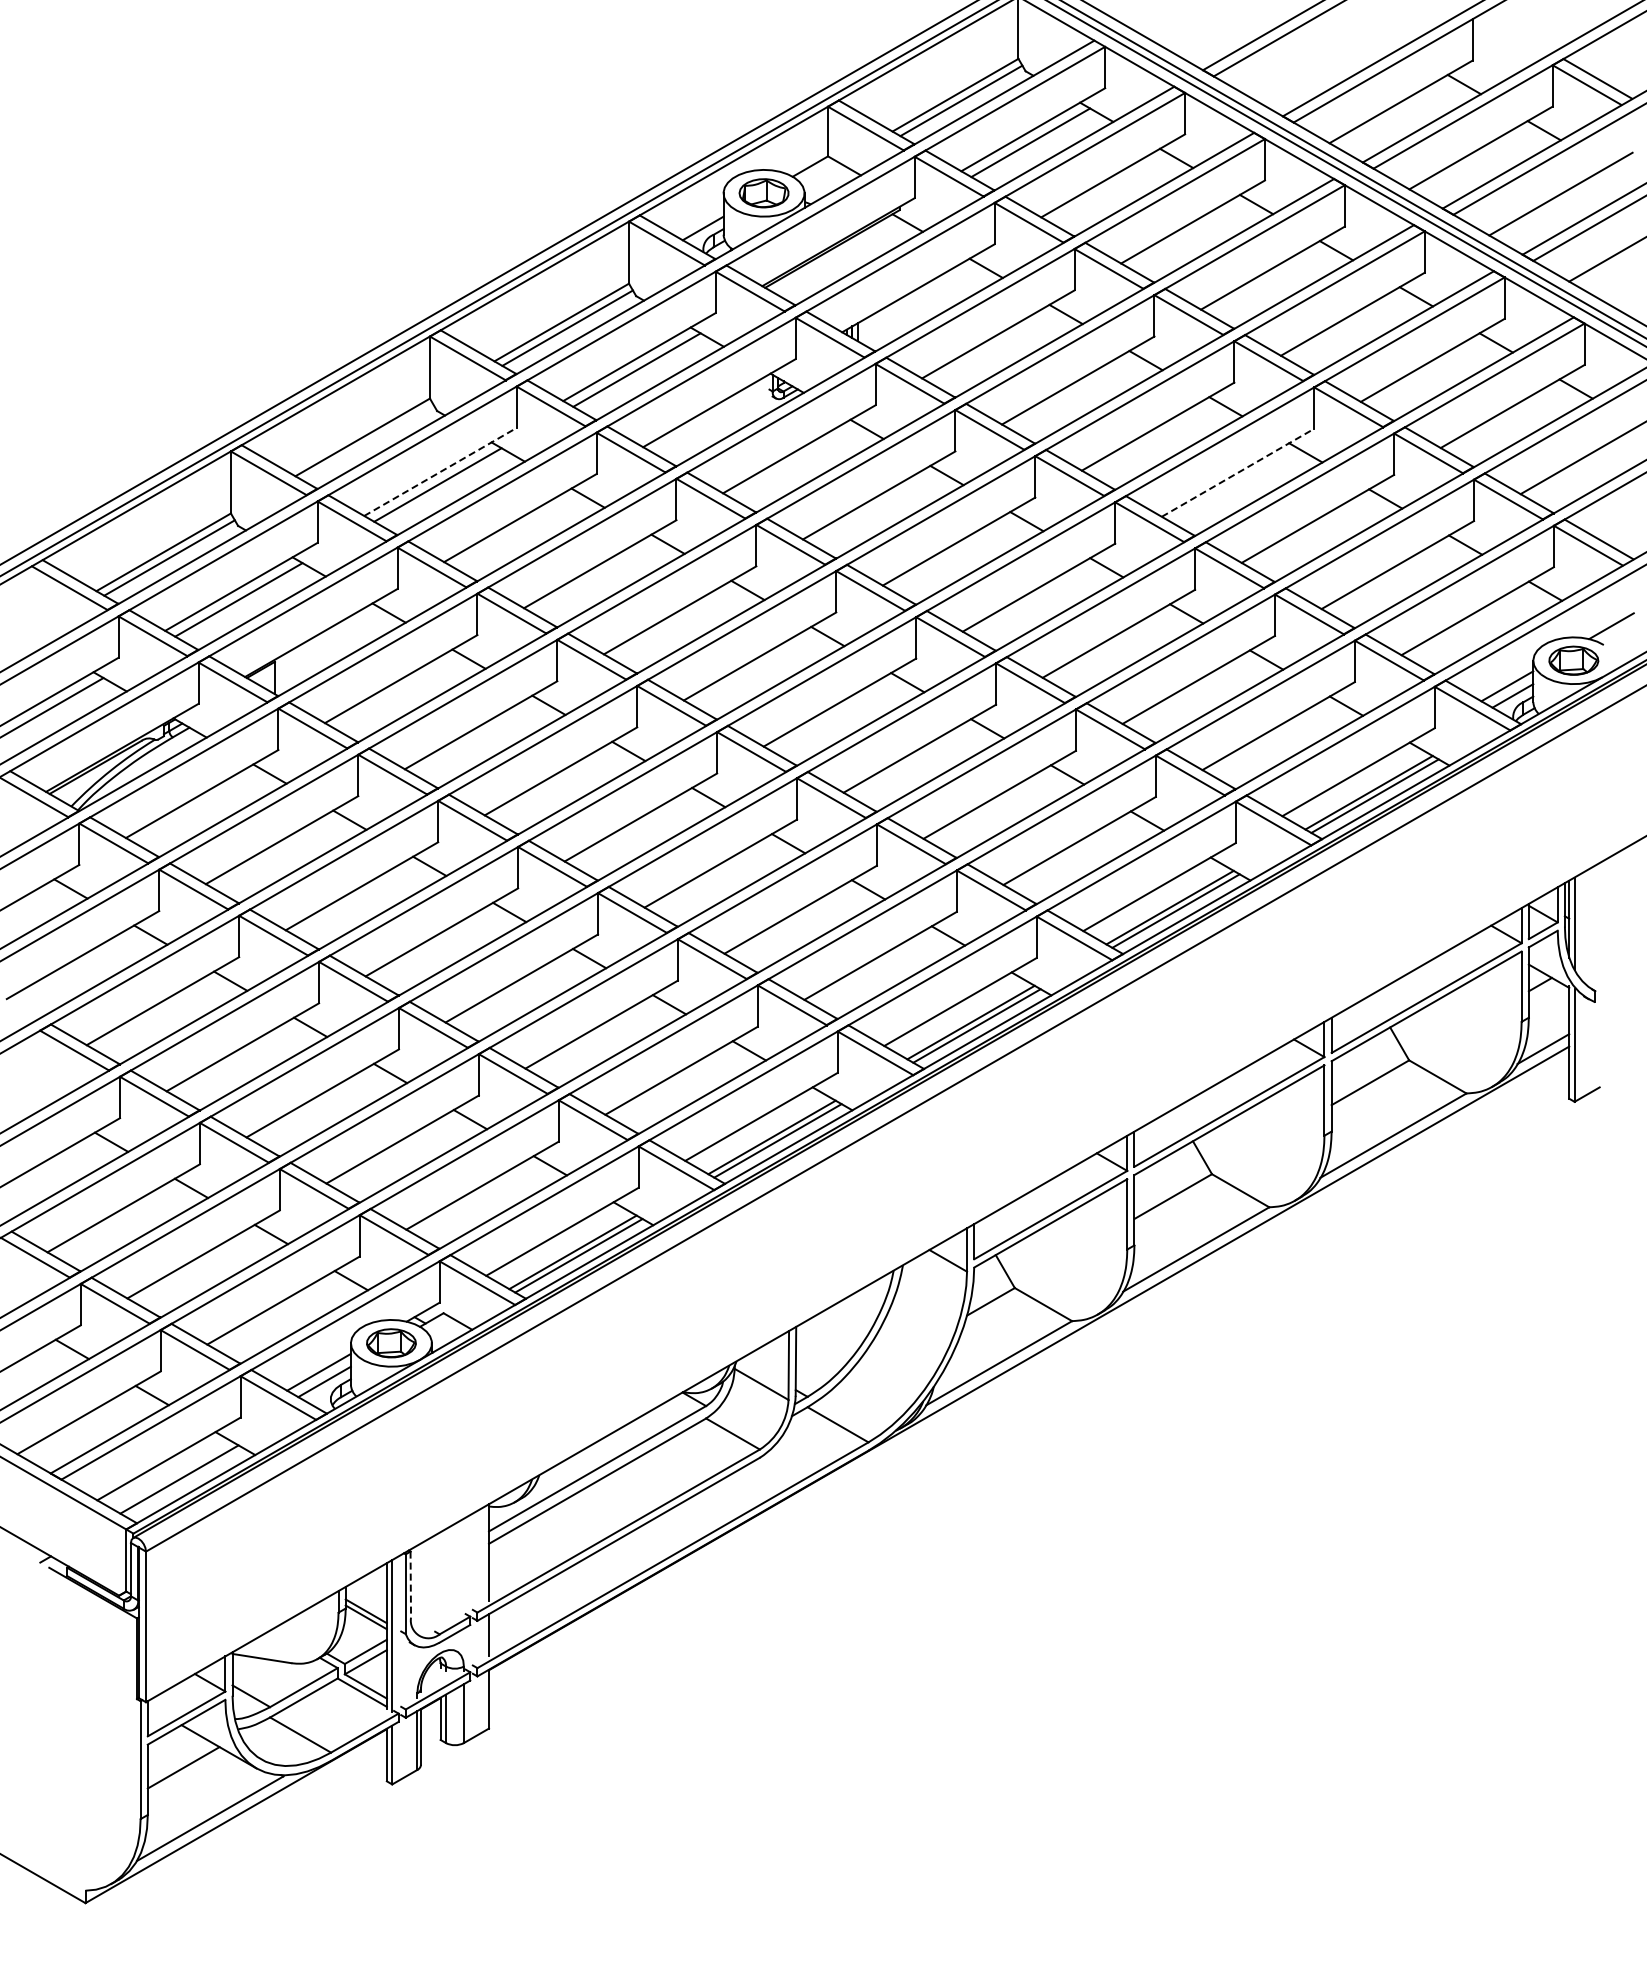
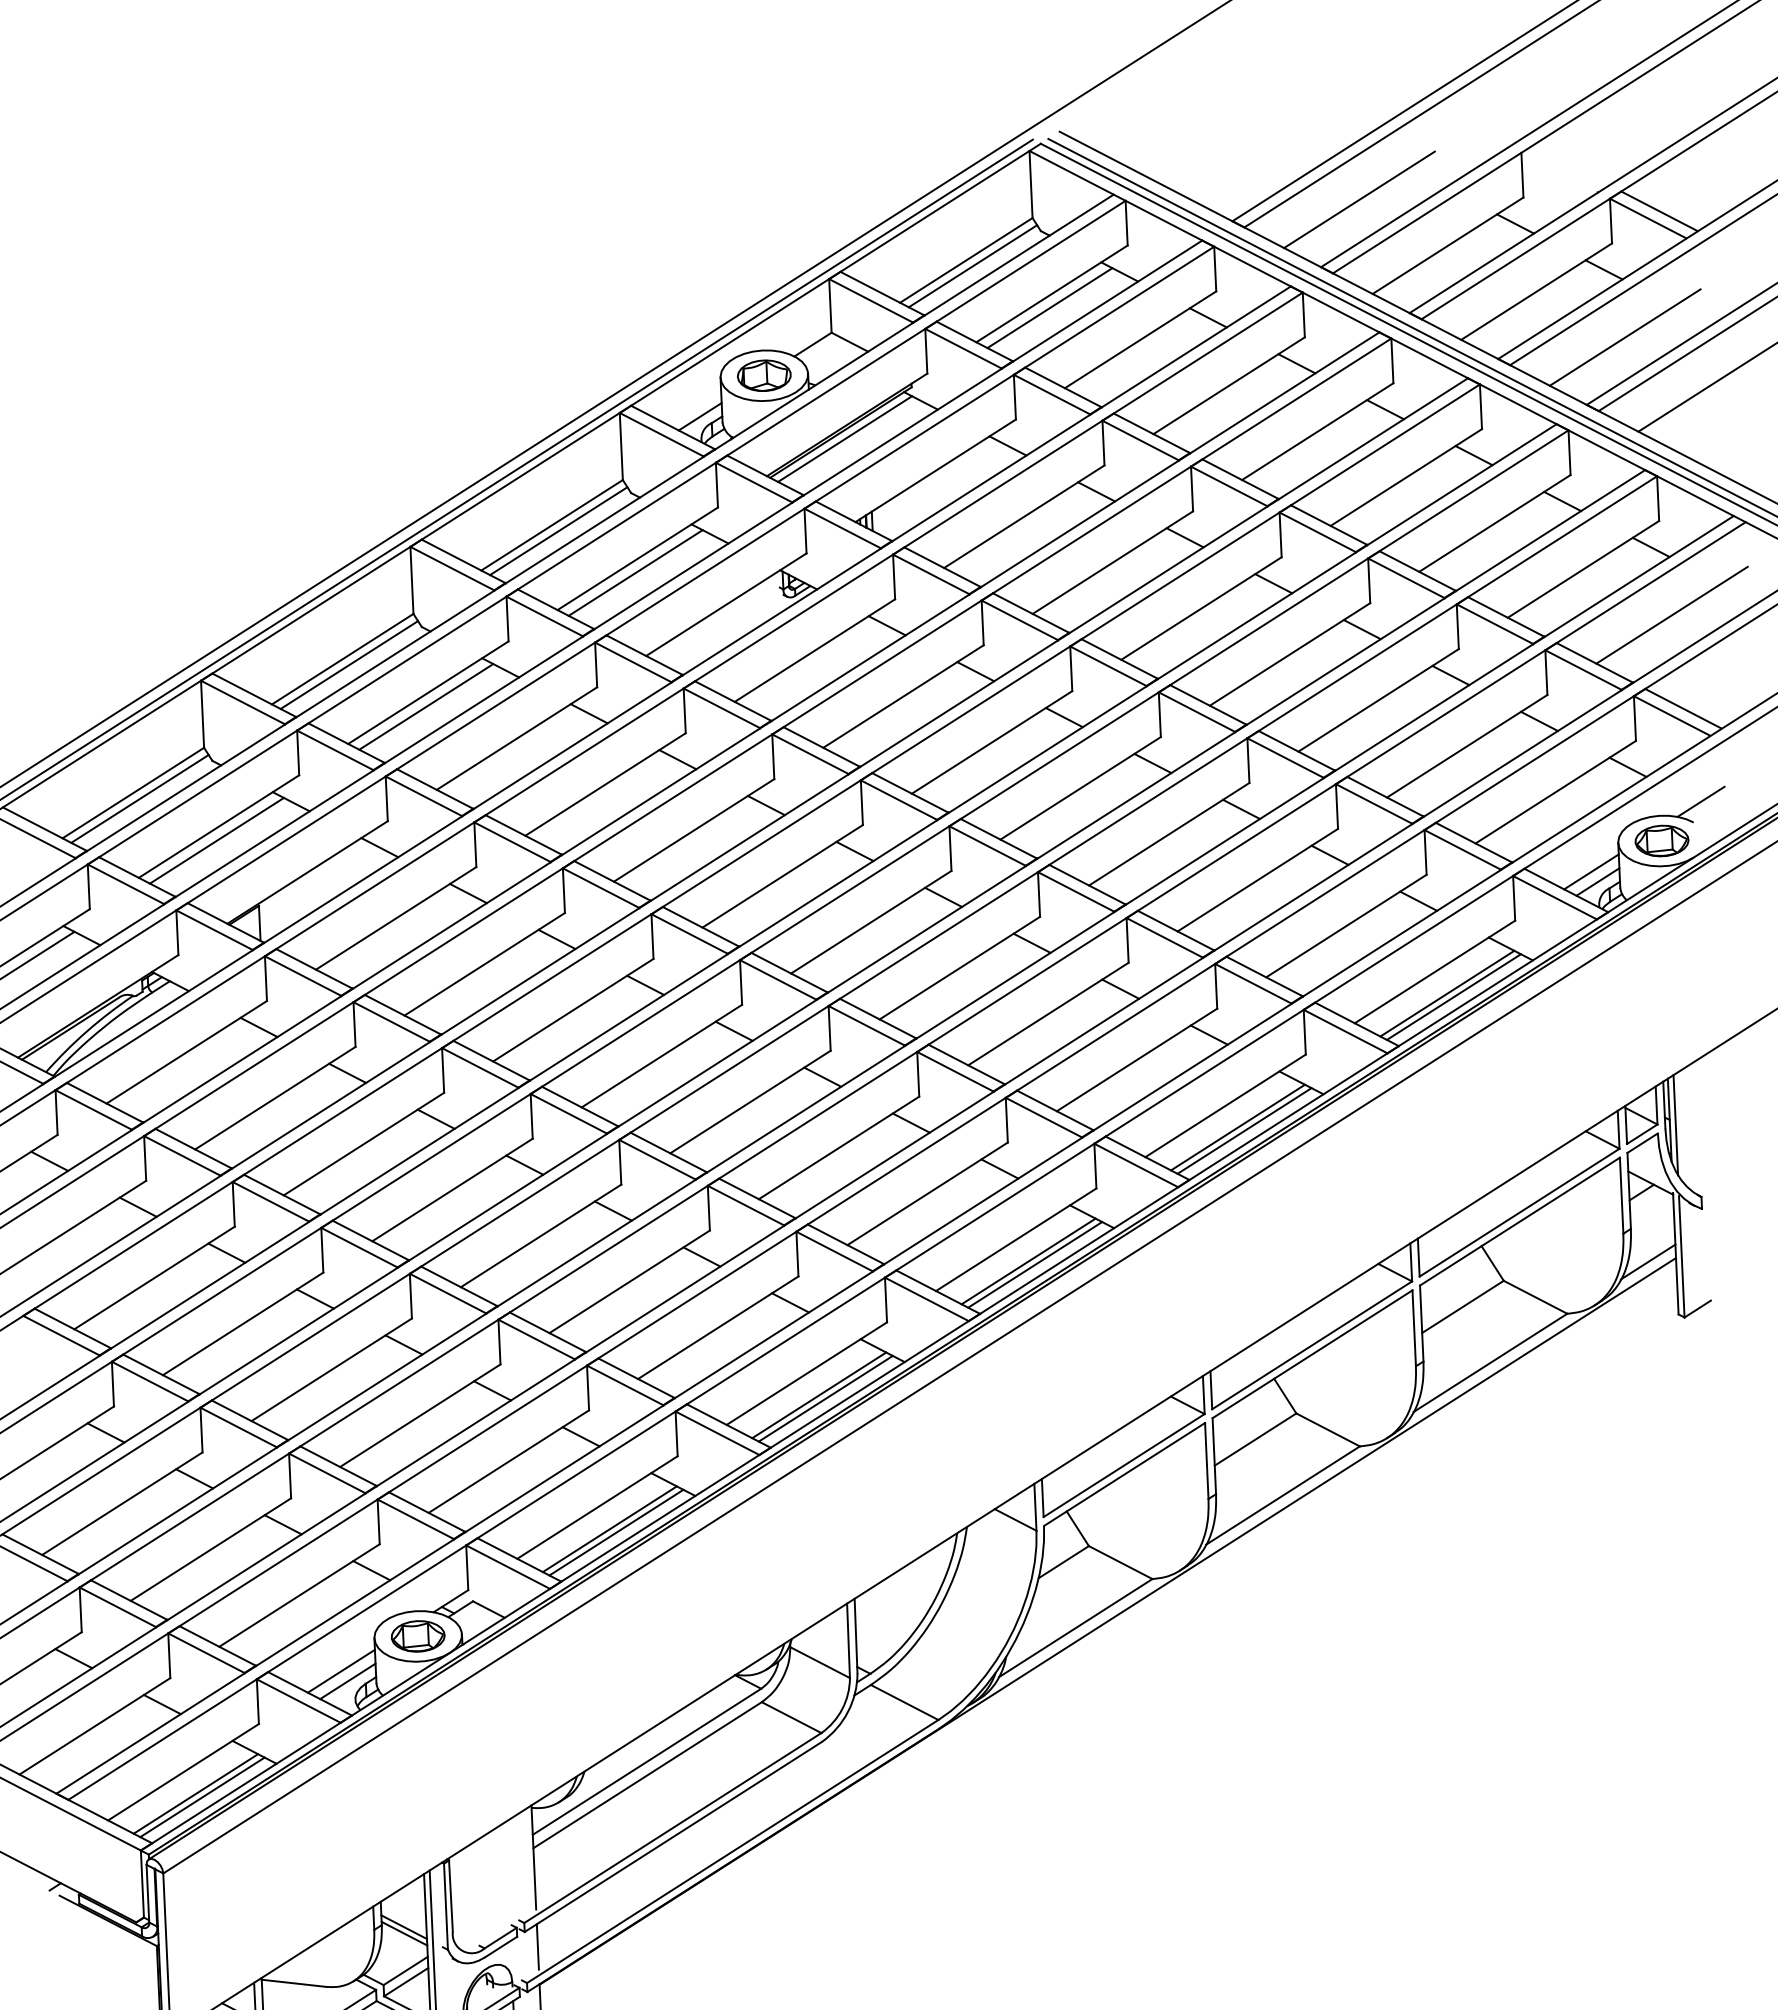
line: (1320, 55) -> (1358, 199), added
line: (835, 254) -> (844, 438), added
line: (368, 442) -> (349, 664), added
line: (440, 471) -> (428, 692), dashed -> solid
line: (1238, 472) -> (1290, 654), dashed -> solid
line: (185, 1482) -> (202, 1796), added
line: (410, 1585) -> (450, 1897), dashed -> solid

